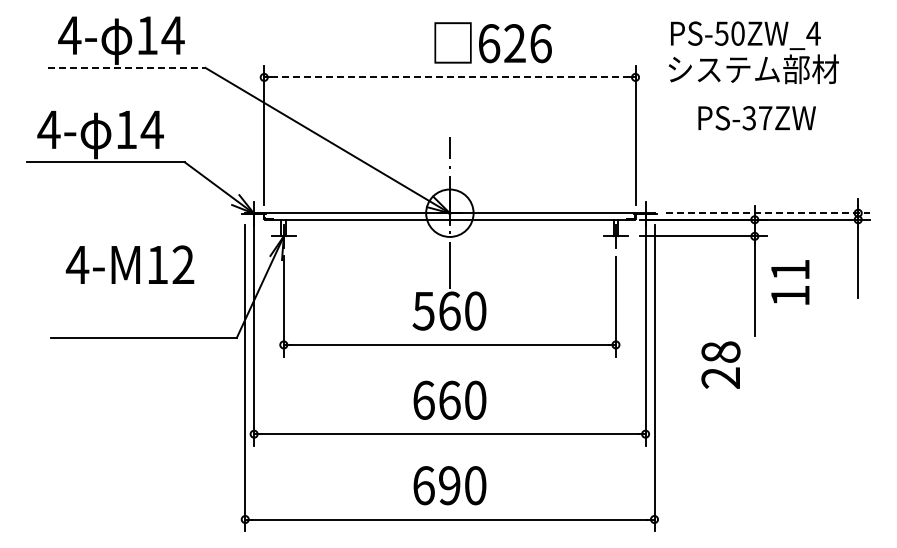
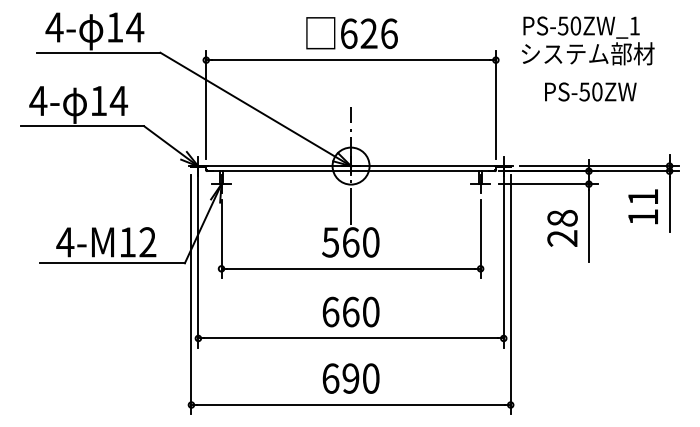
text: (813, 33) -> (634, 25), PS-50ZW_4 -> PS-50ZW_1
text: (492, 42) -> (351, 32), moved
line: (126, 67) -> (98, 52), dashed -> solid
line: (449, 77) -> (350, 60), dashed -> solid
text: (757, 118) -> (591, 92), PS-37ZW -> PS-50ZW
line: (768, 213) -> (599, 166), dashed -> solid
text: (129, 264) -> (105, 241), moved
text: (790, 282) -> (643, 206), moved
text: (720, 364) -> (562, 227), moved

